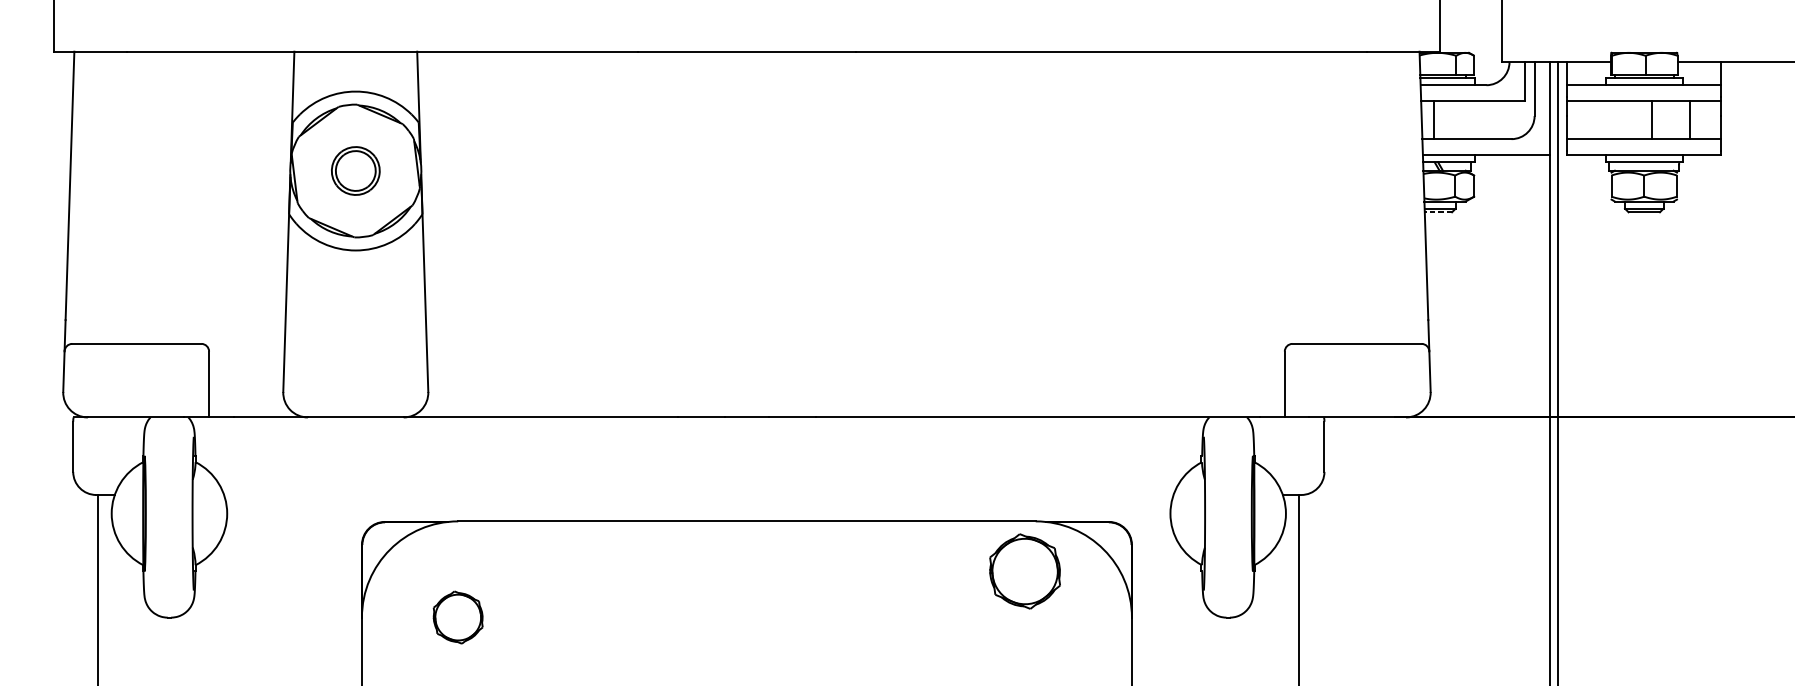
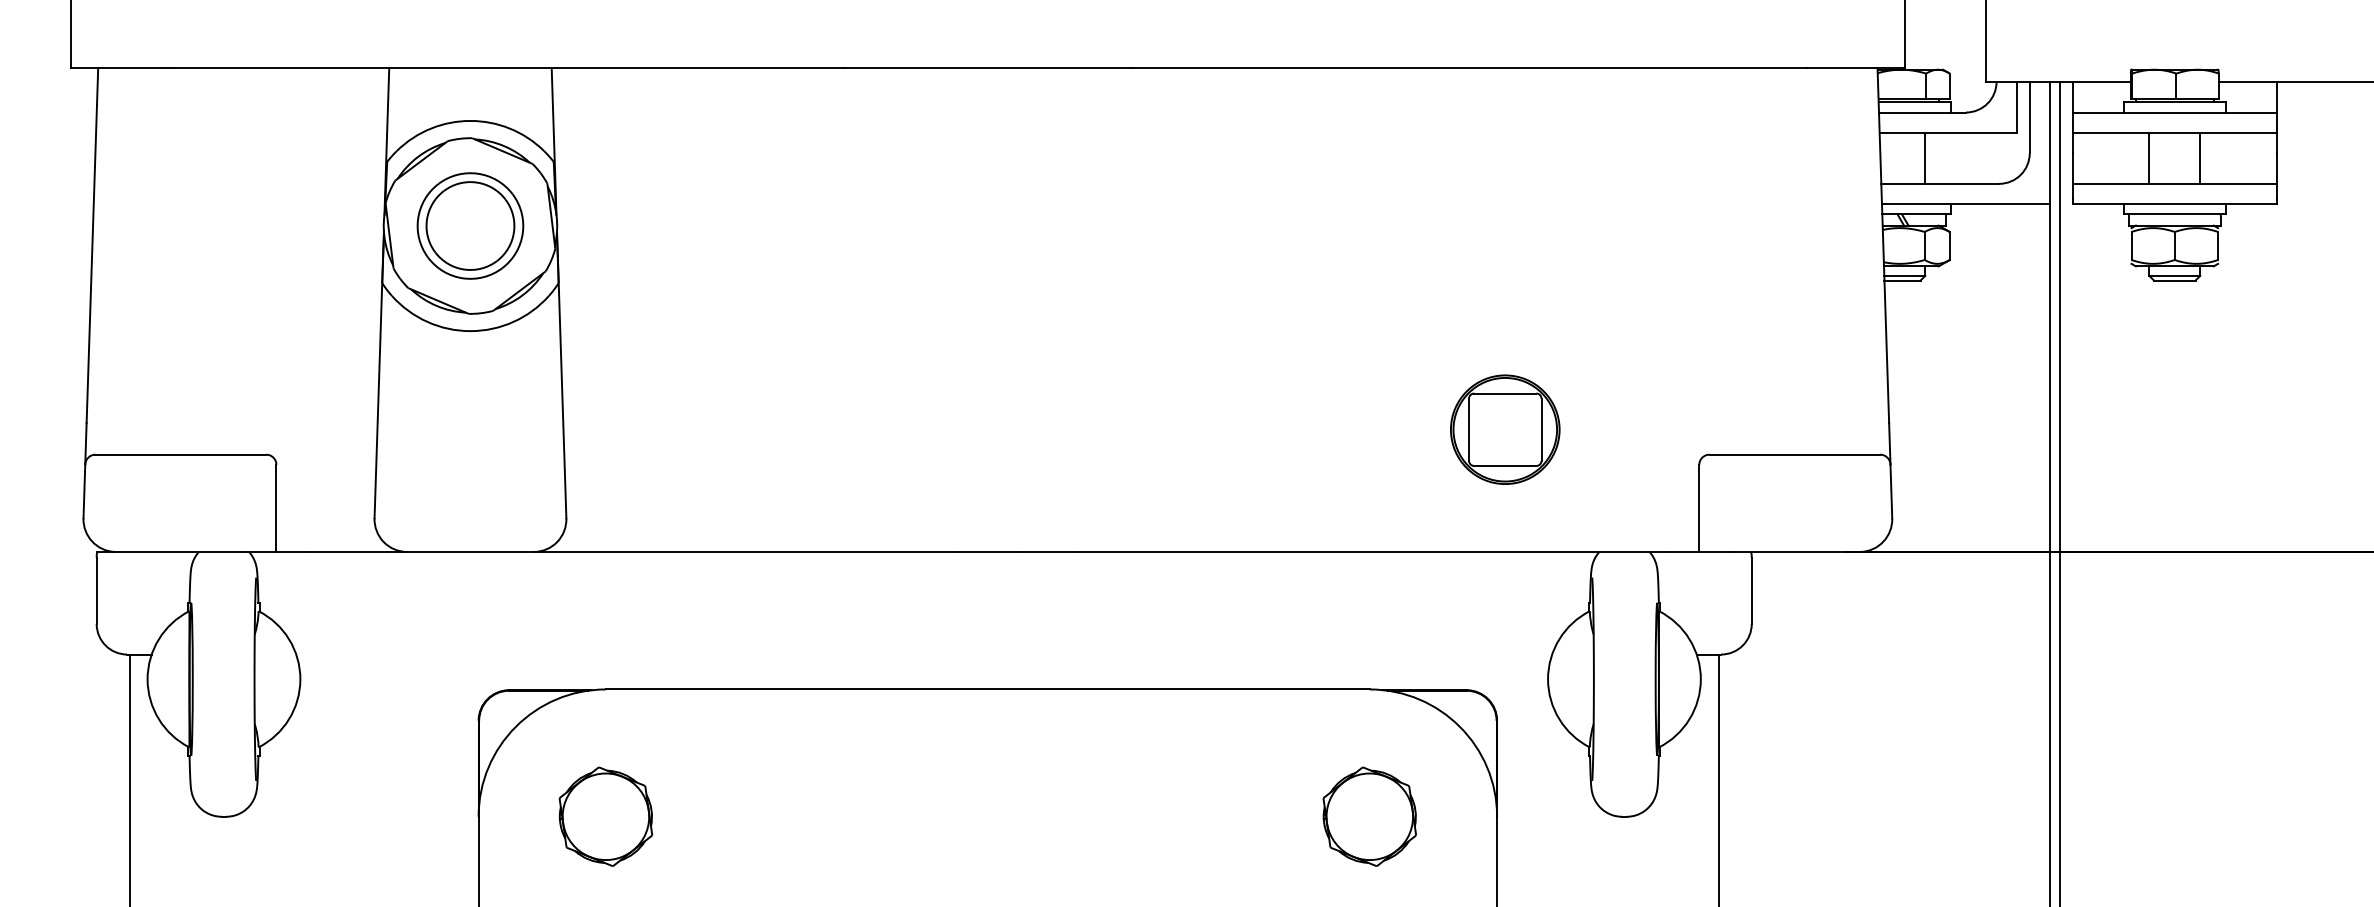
line: (1433, 119) -> (1925, 157), moved
line: (1652, 119) -> (2149, 157), moved
line: (1690, 119) -> (2200, 157), moved
part: (355, 170) -> (470, 225), size x1.67
line: (1438, 212) -> (1902, 280), dashed -> solid
part: (1138, 324) -> (1505, 429), added
part: (1024, 571) -> (1369, 816), moved
part: (457, 617) -> (605, 816), size x1.43

